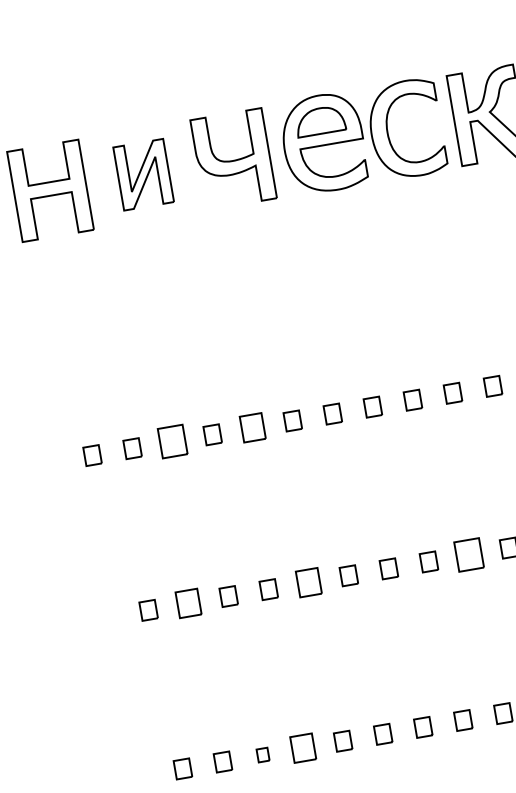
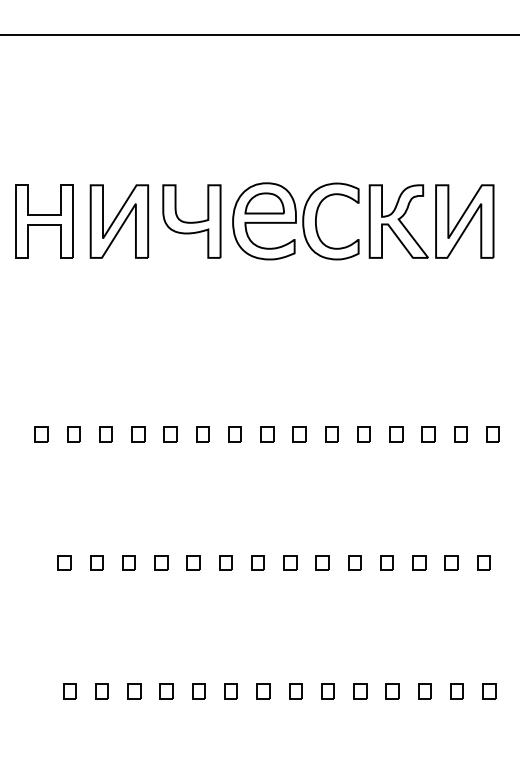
part: (143, 174) -> (119, 221), size x1.43
part: (252, 428) -> (170, 434), size x0.71
part: (172, 442) -> (105, 434), size x0.62
part: (468, 554) -> (322, 562), size x0.62
part: (308, 582) -> (193, 562), size x0.71
part: (188, 603) -> (96, 562), size x0.71
part: (302, 748) -> (166, 691), size x0.71
part: (263, 755) -> (134, 691), size x1.43

